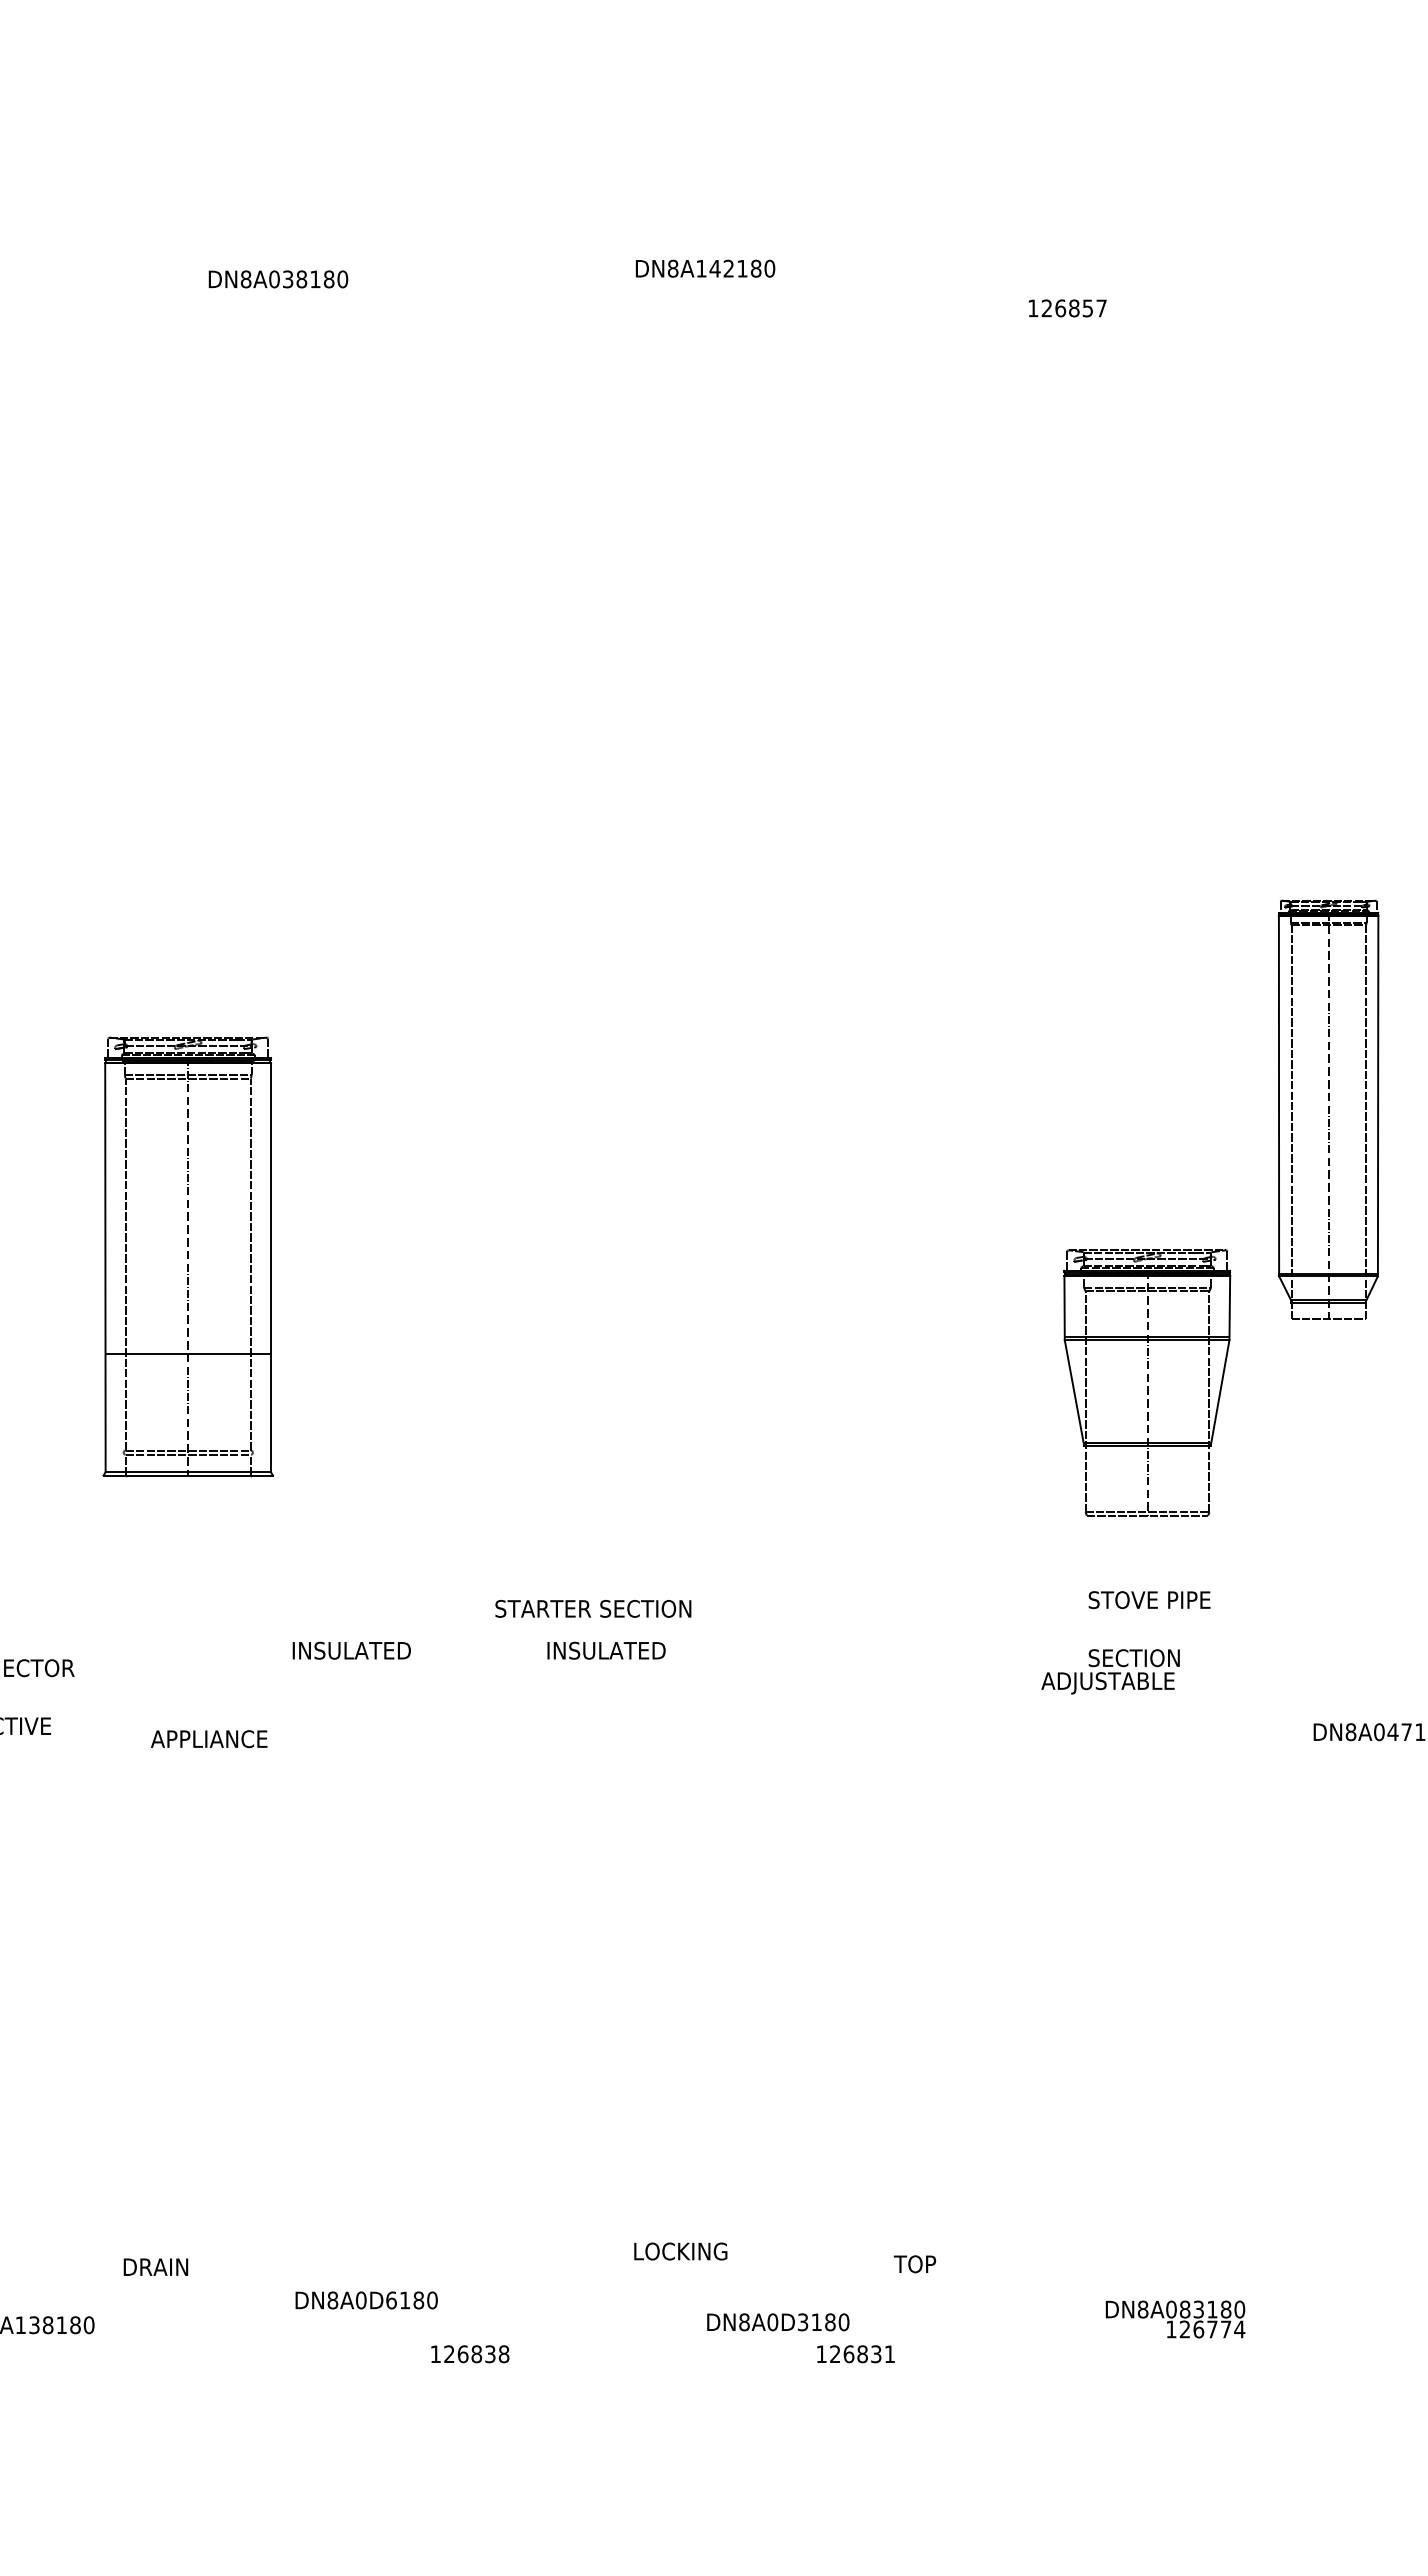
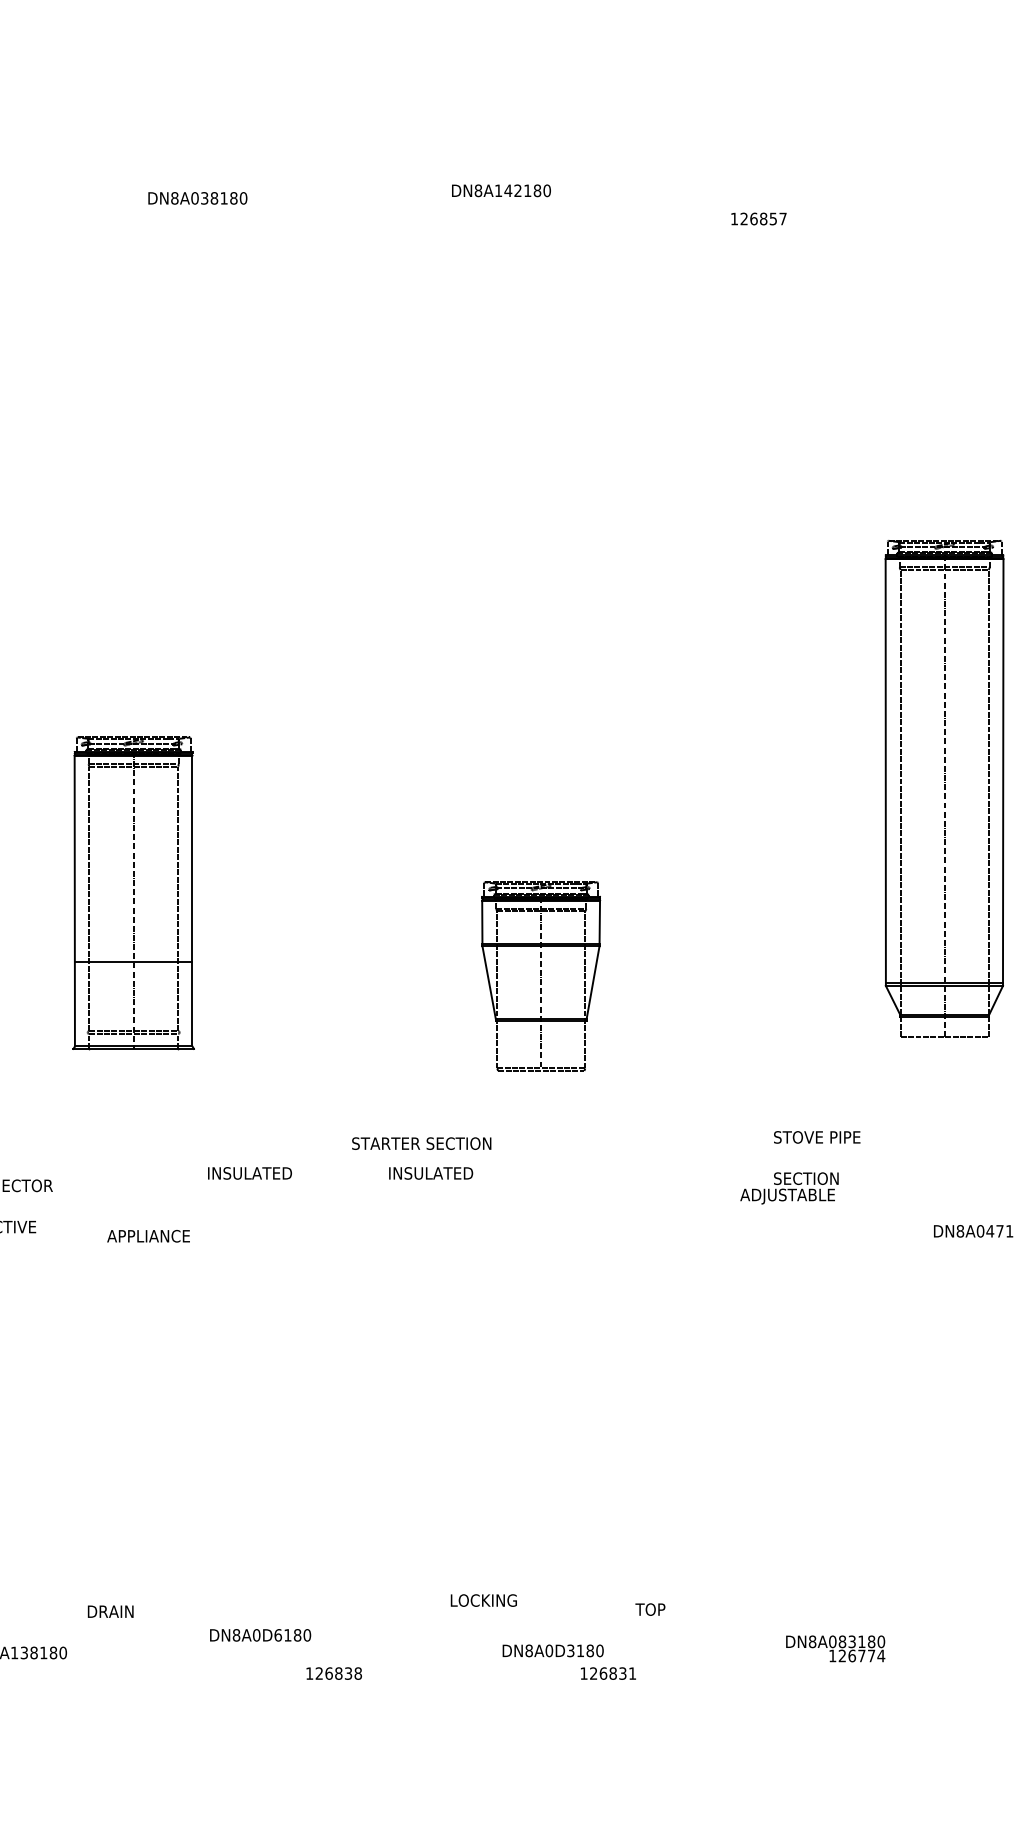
part: (1328, 1109) -> (944, 788), size x1.67
part: (1147, 1382) -> (541, 976), moved

